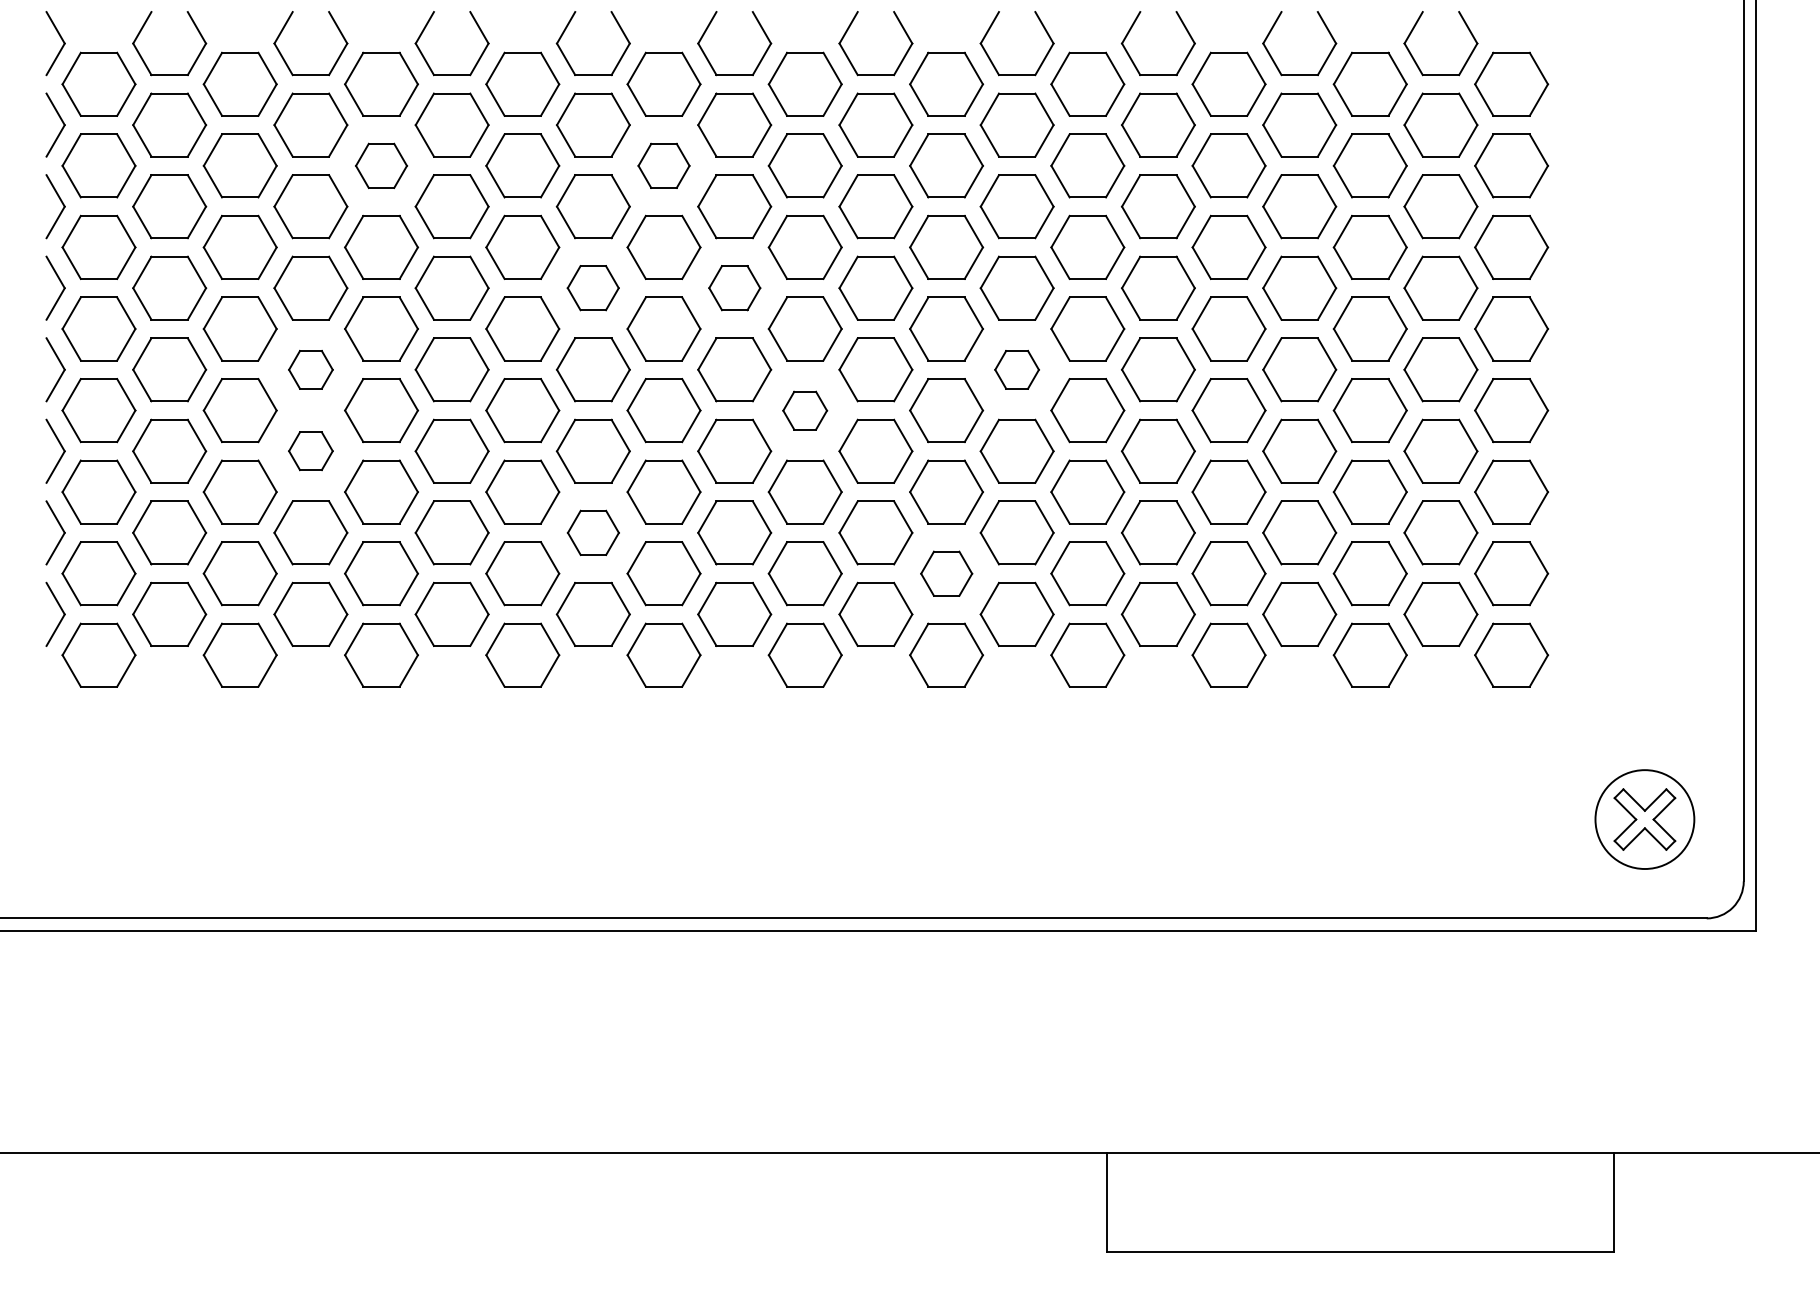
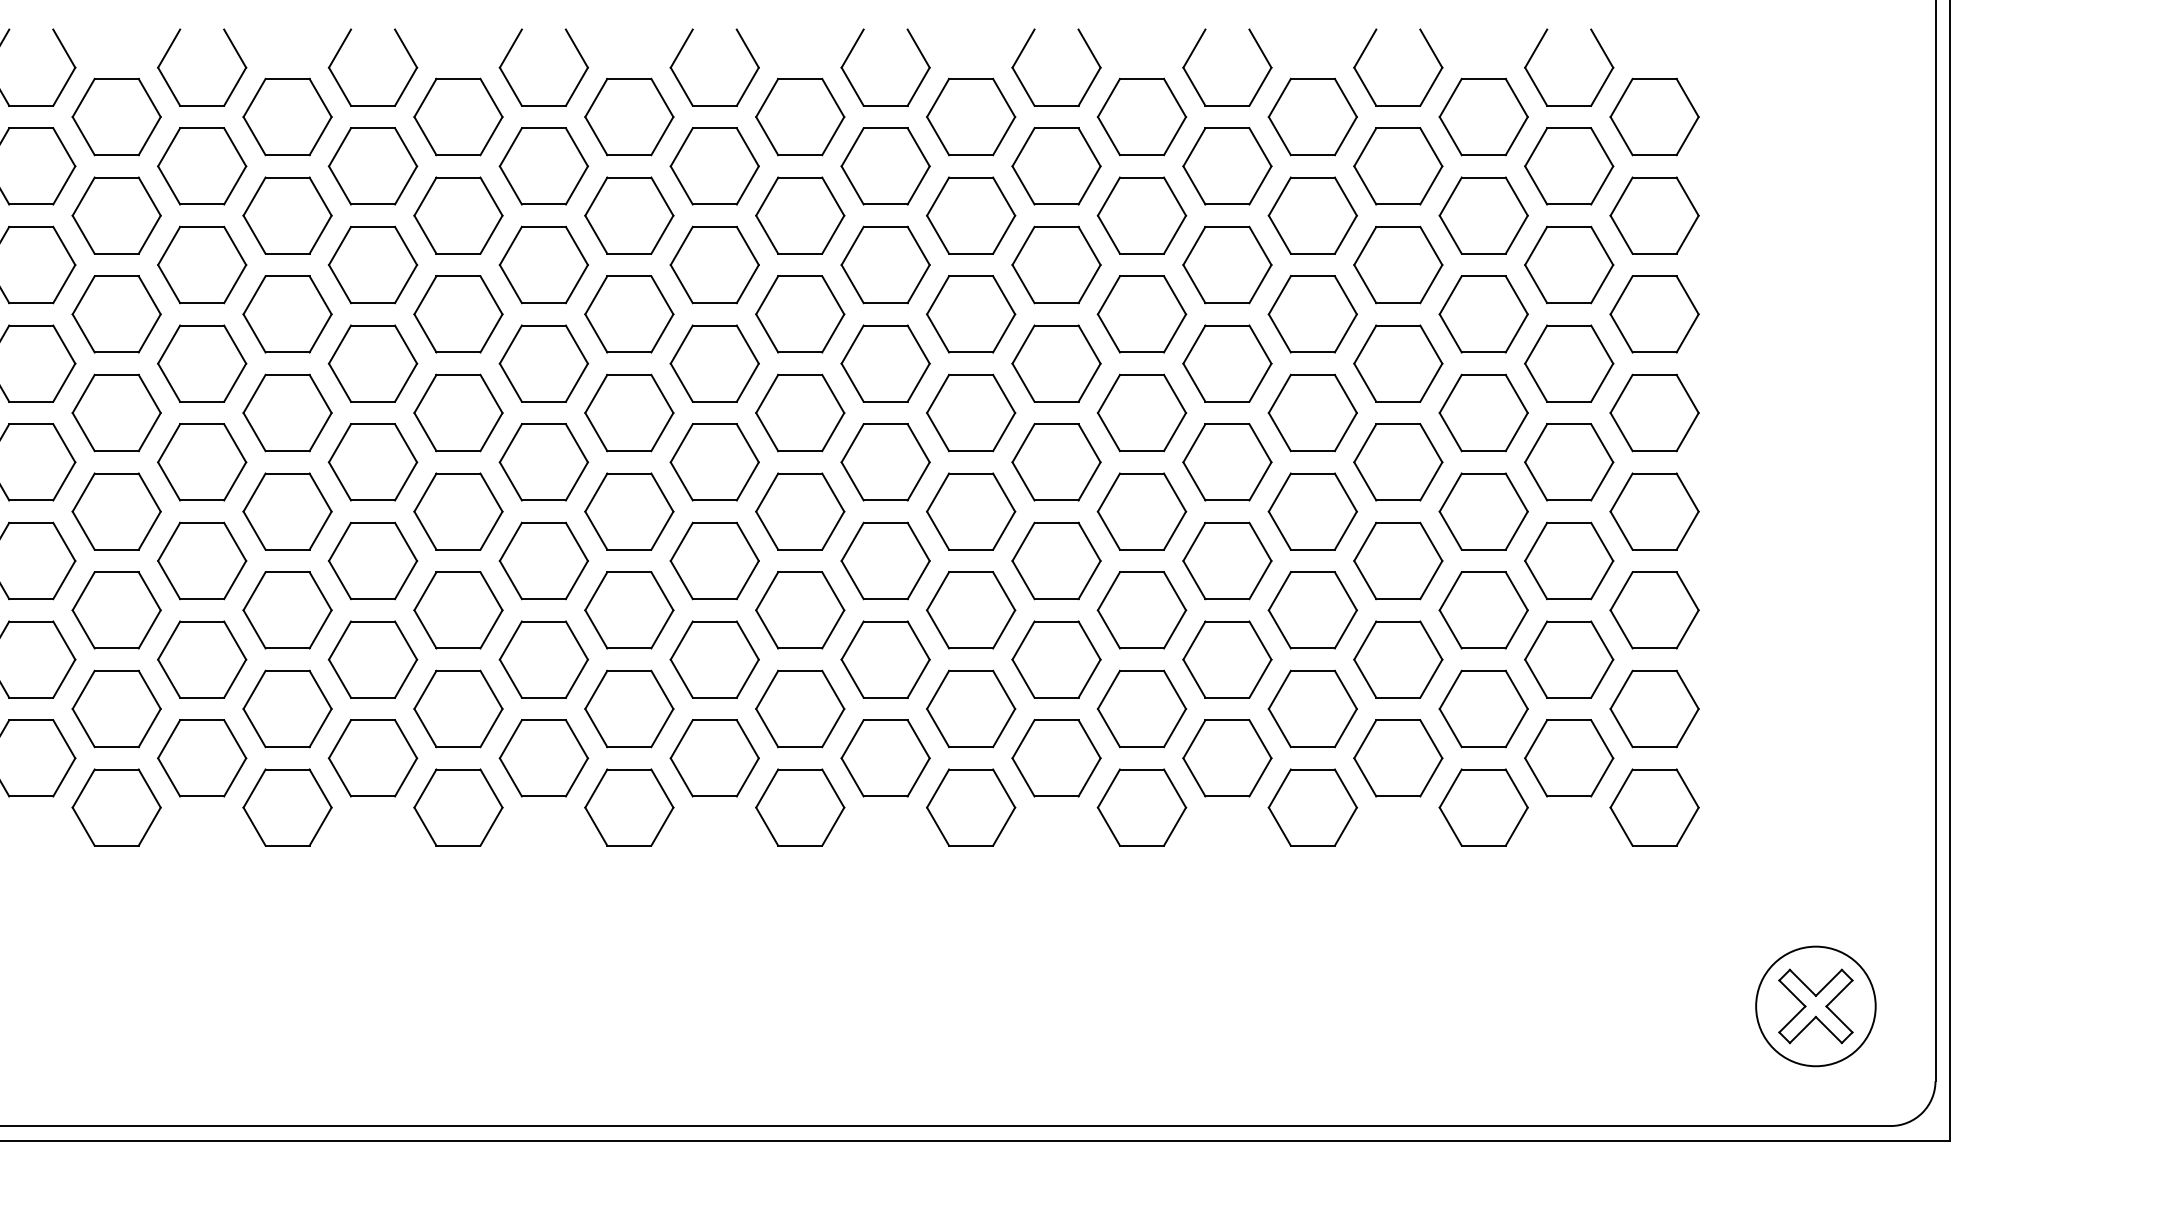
part: (381, 165) -> (287, 215), size x1.43
part: (663, 165) -> (628, 215), size x1.43
part: (592, 287) -> (542, 362), size x1.43
part: (734, 287) -> (714, 362), size x1.43
part: (310, 369) -> (201, 462), size x1.67
part: (1016, 369) -> (1055, 462), size x1.67
part: (804, 410) -> (799, 511), size x1.67
part: (310, 450) -> (201, 559), size x1.67
part: (593, 532) -> (544, 659), size x1.43
part: (946, 573) -> (971, 708), size x1.43

